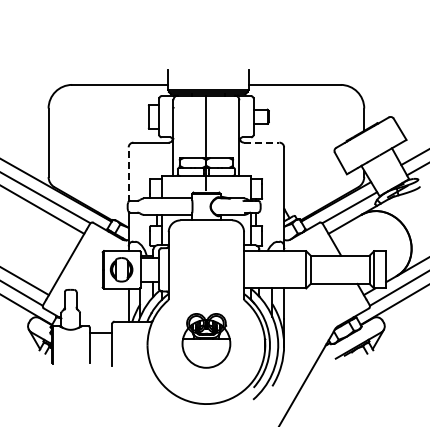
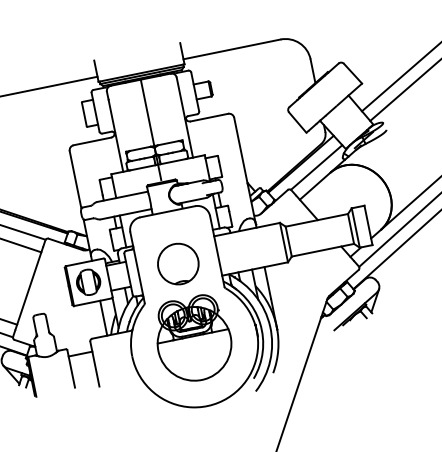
line: (261, 142) -> (209, 117), dashed -> solid
line: (128, 173) -> (75, 178), dashed -> solid
part: (206, 269) -> (178, 263), added
part: (206, 340) -> (193, 338), size x1.43

